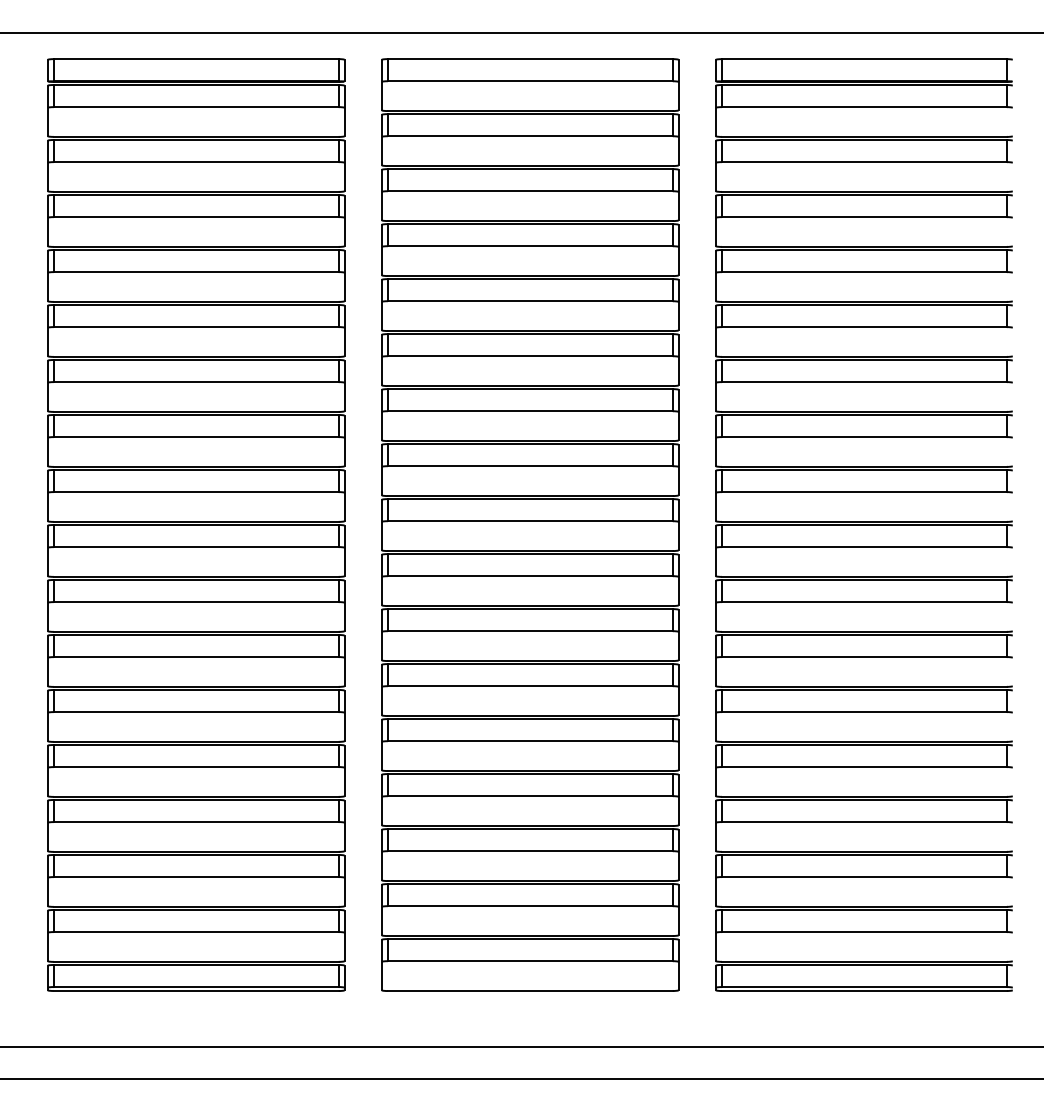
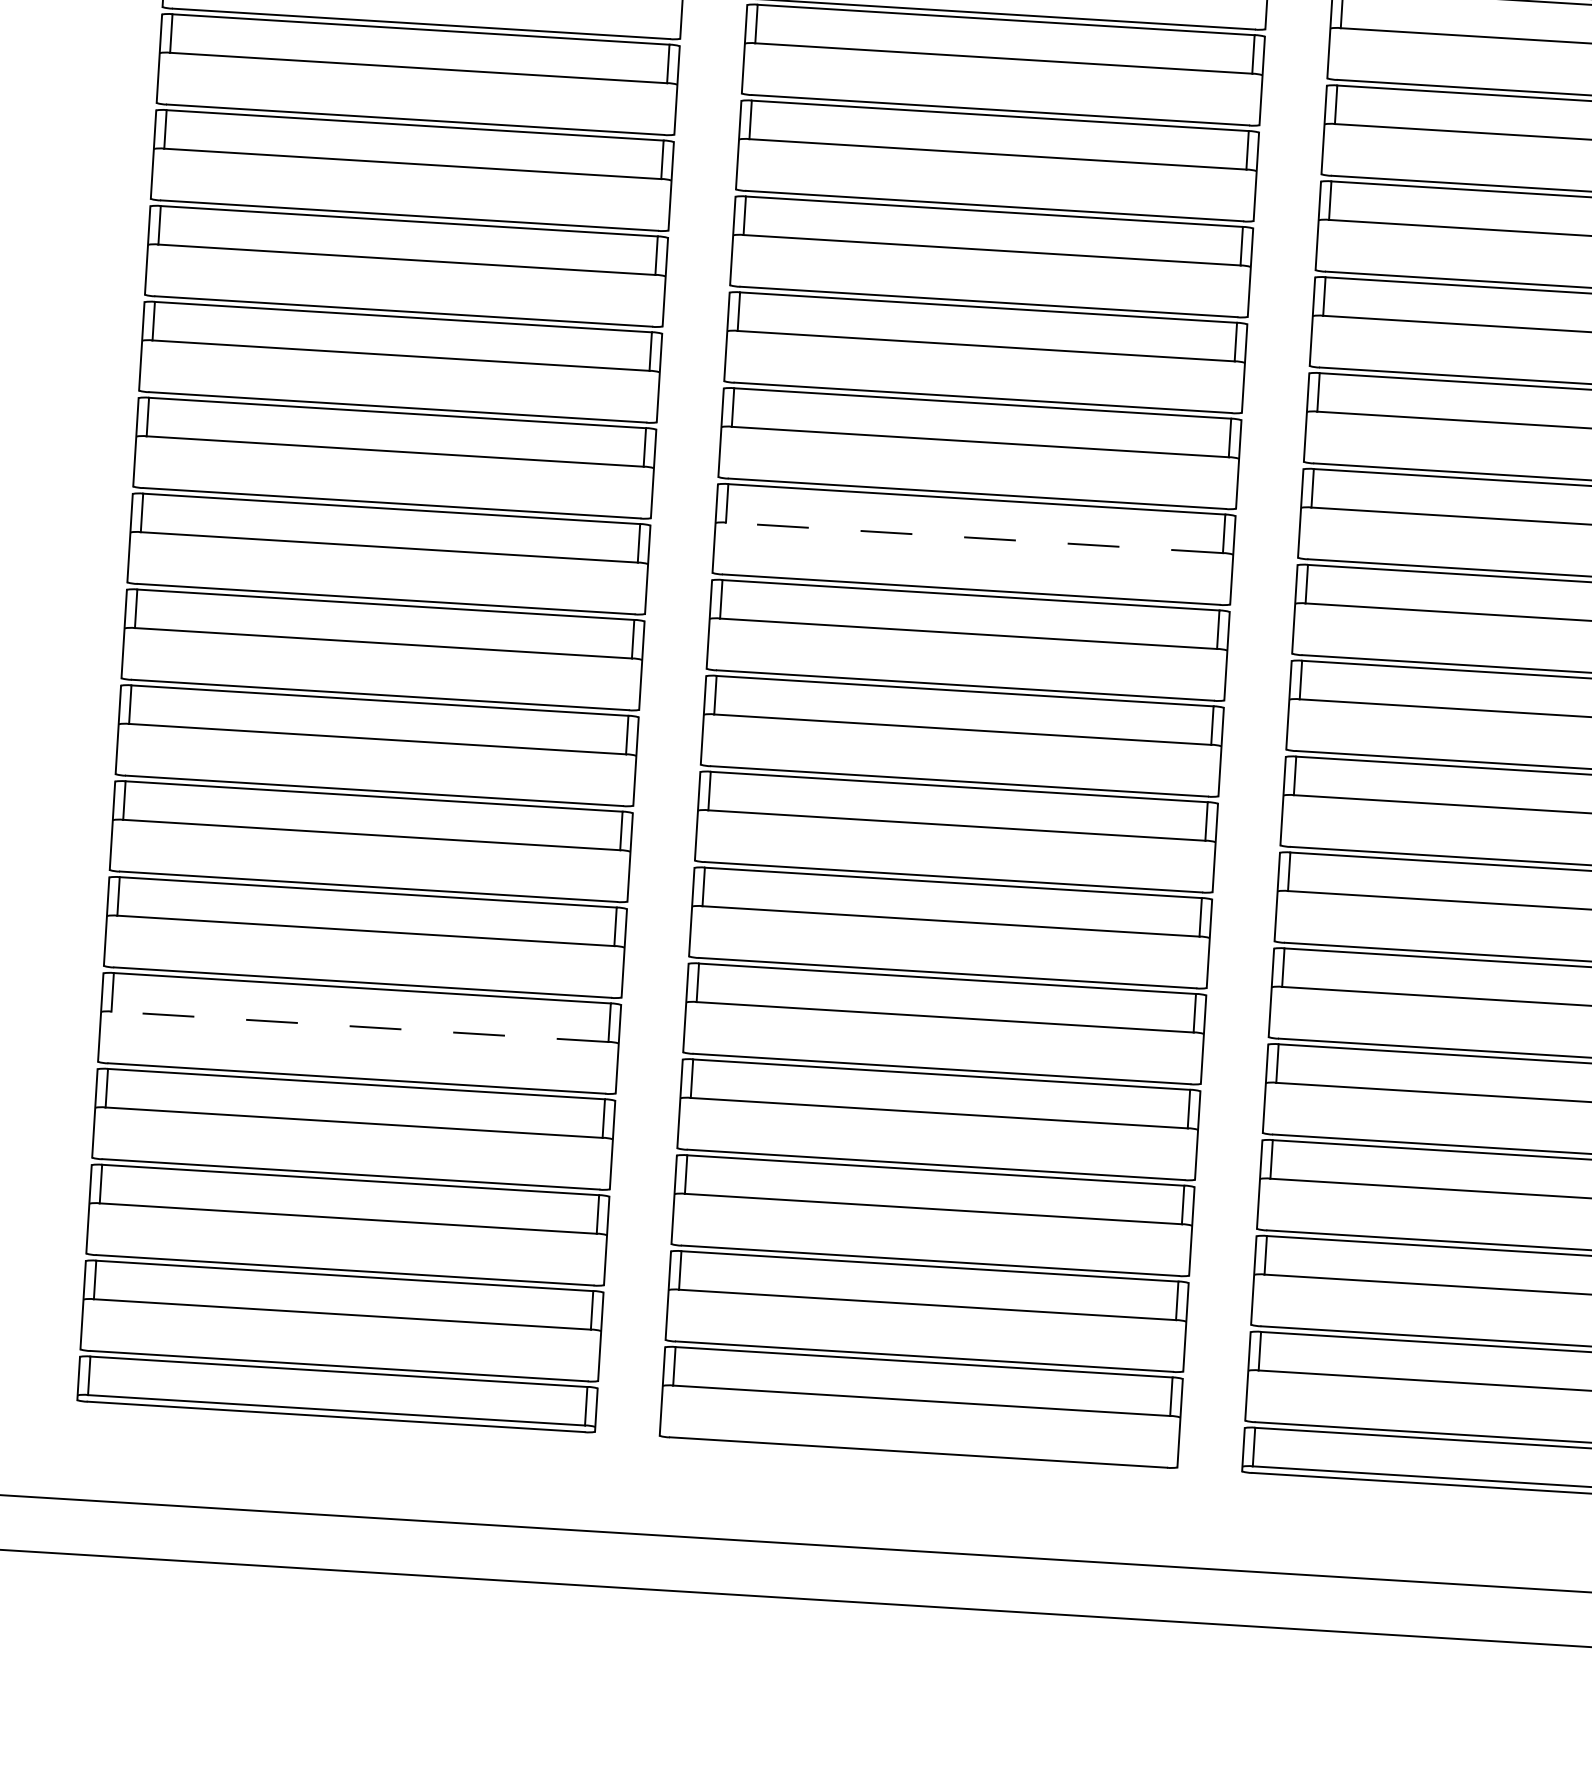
line: (530, 466) -> (974, 538), solid -> dashed
line: (196, 767) -> (360, 1027), solid -> dashed

